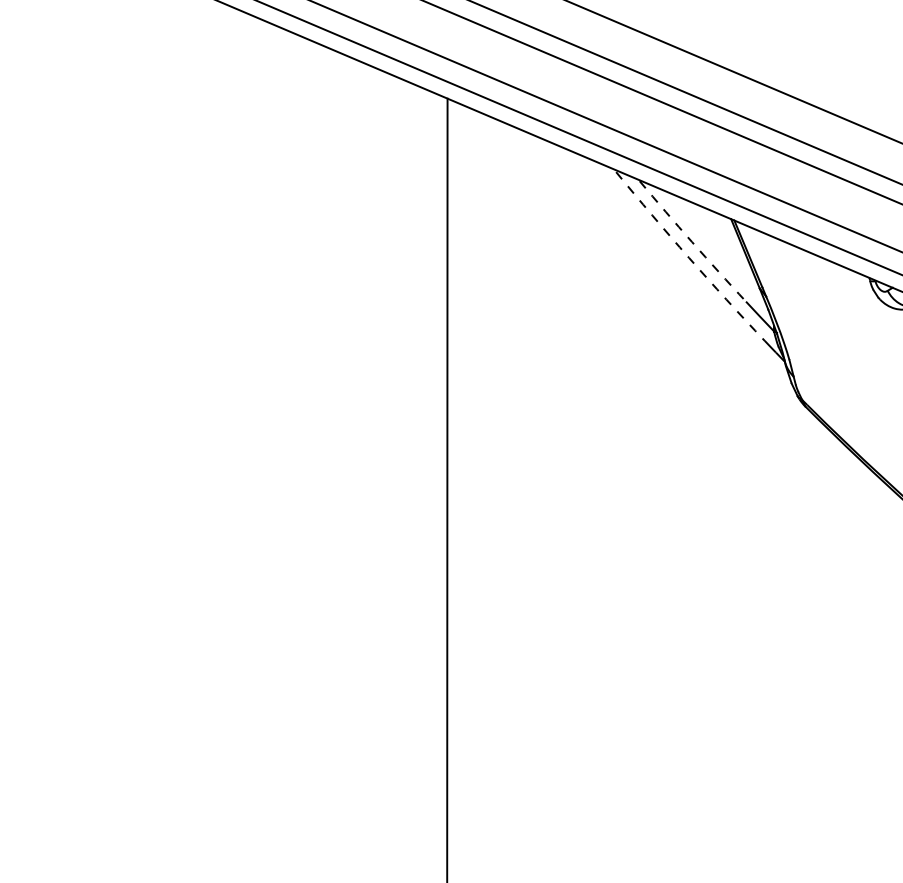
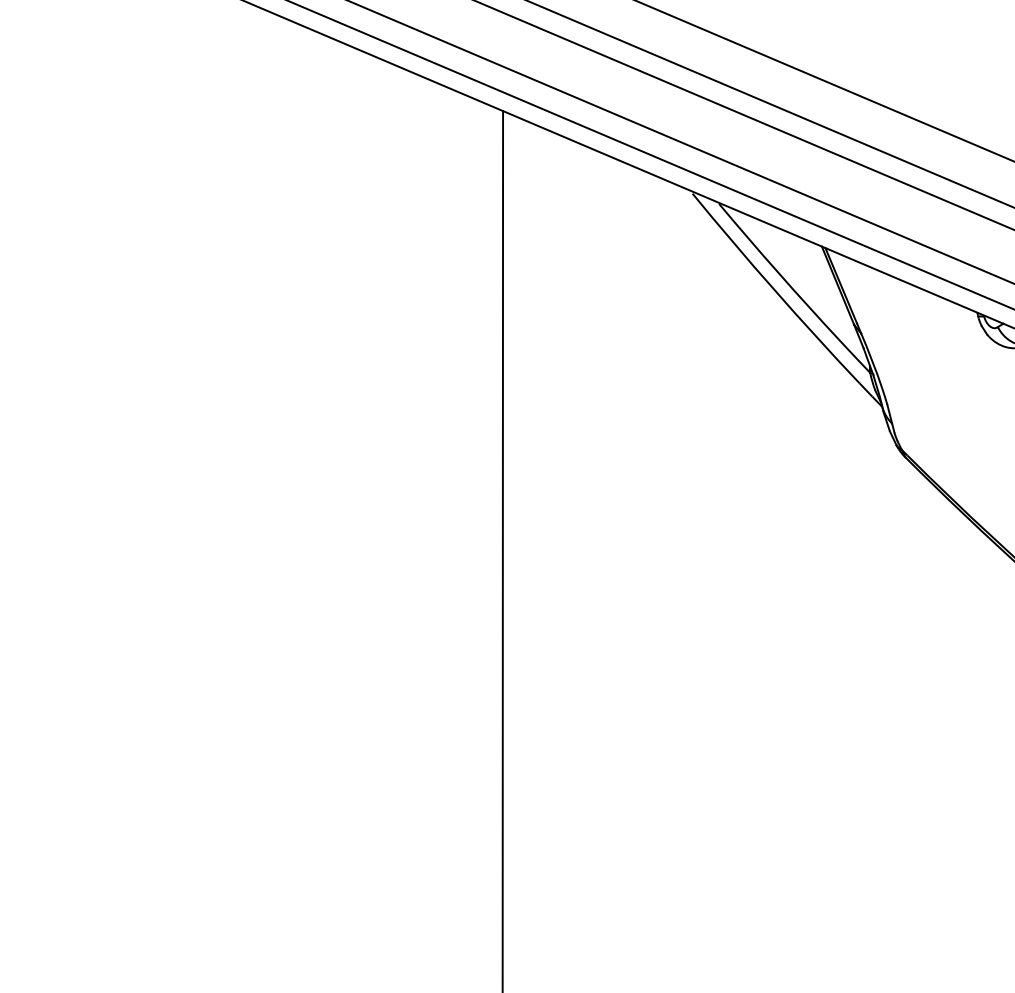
arc: (692, 242) -> (778, 272), dashed -> solid
arc: (689, 258) -> (774, 290), dashed -> solid

